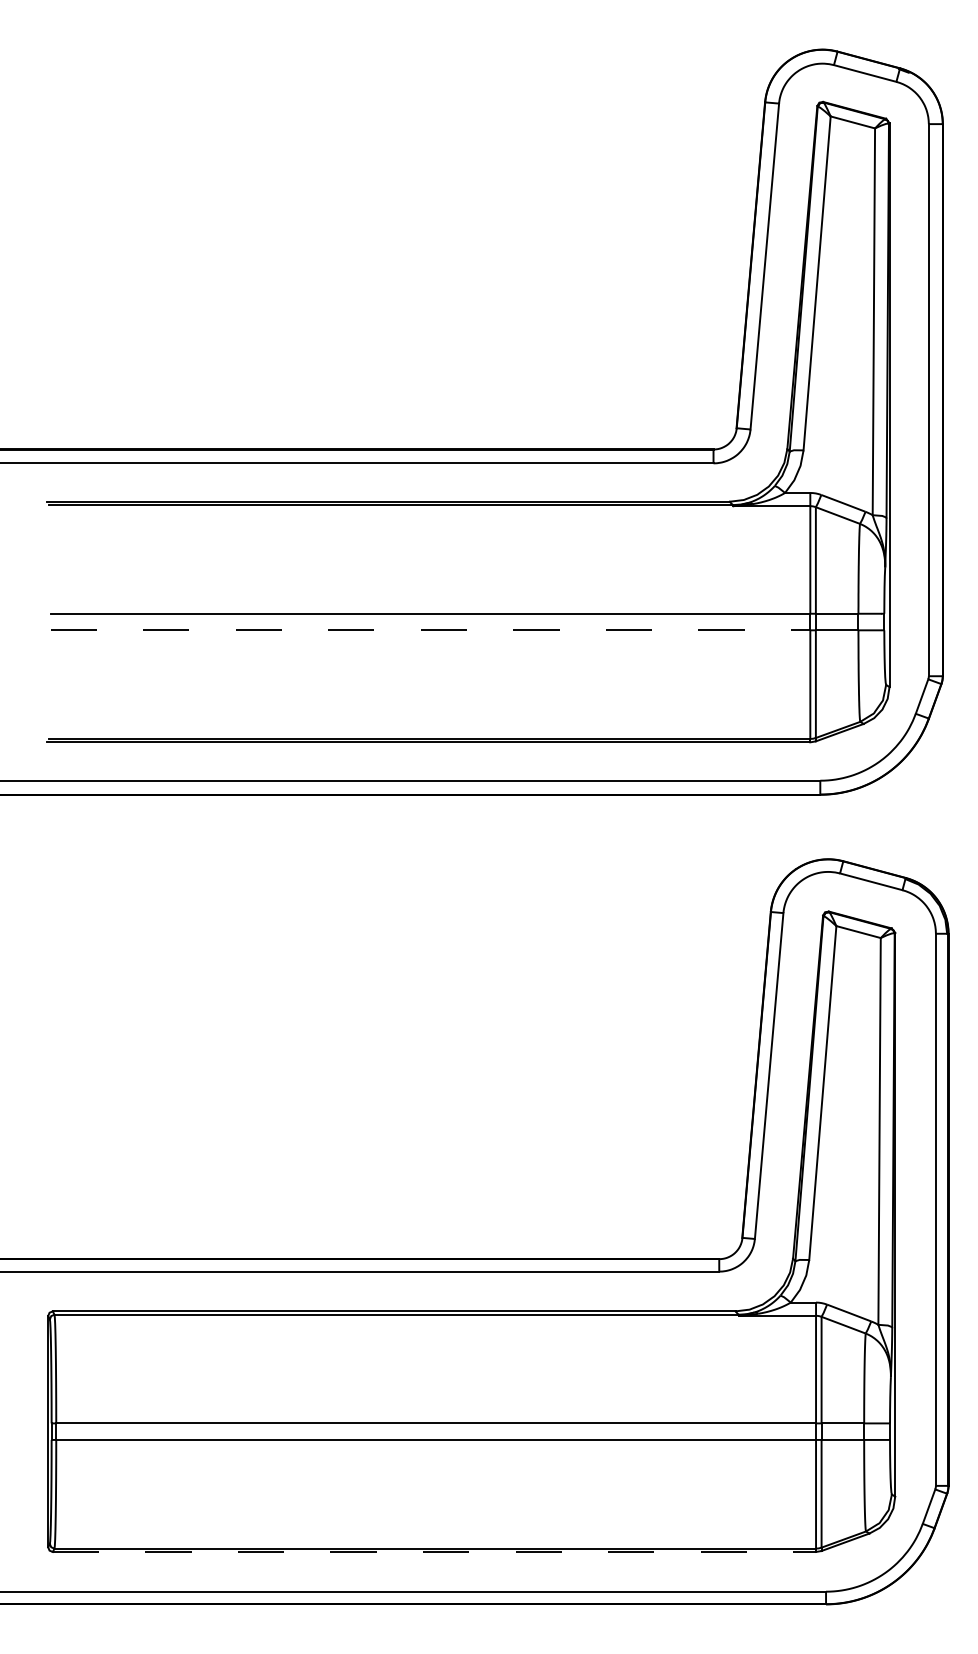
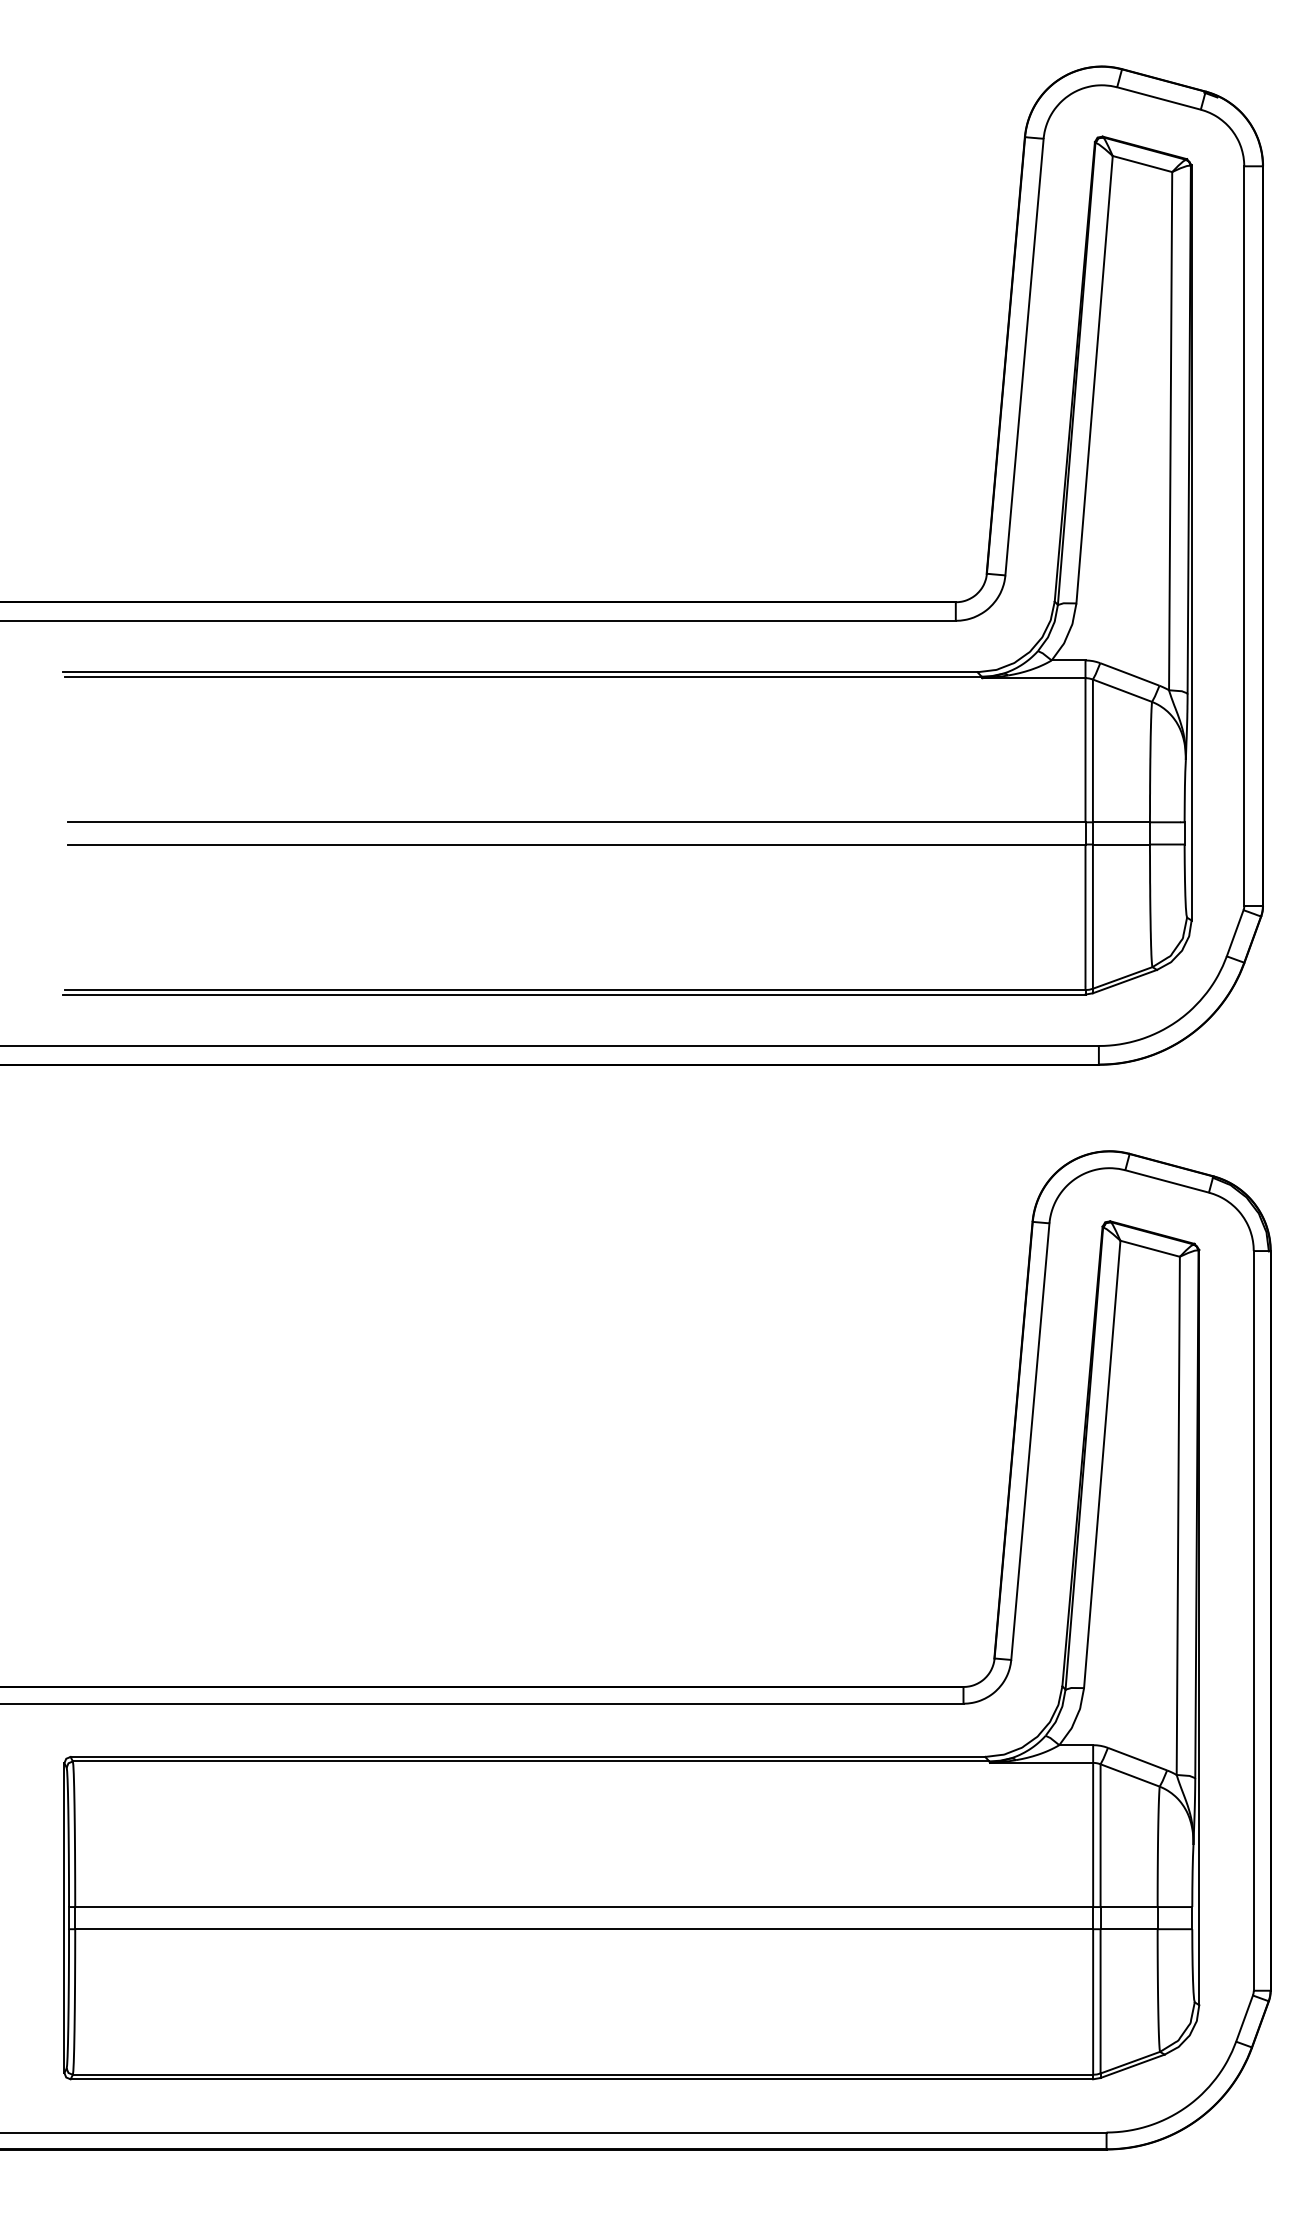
line: (430, 630) -> (576, 844), dashed -> solid
line: (434, 1552) -> (582, 2079), dashed -> solid

